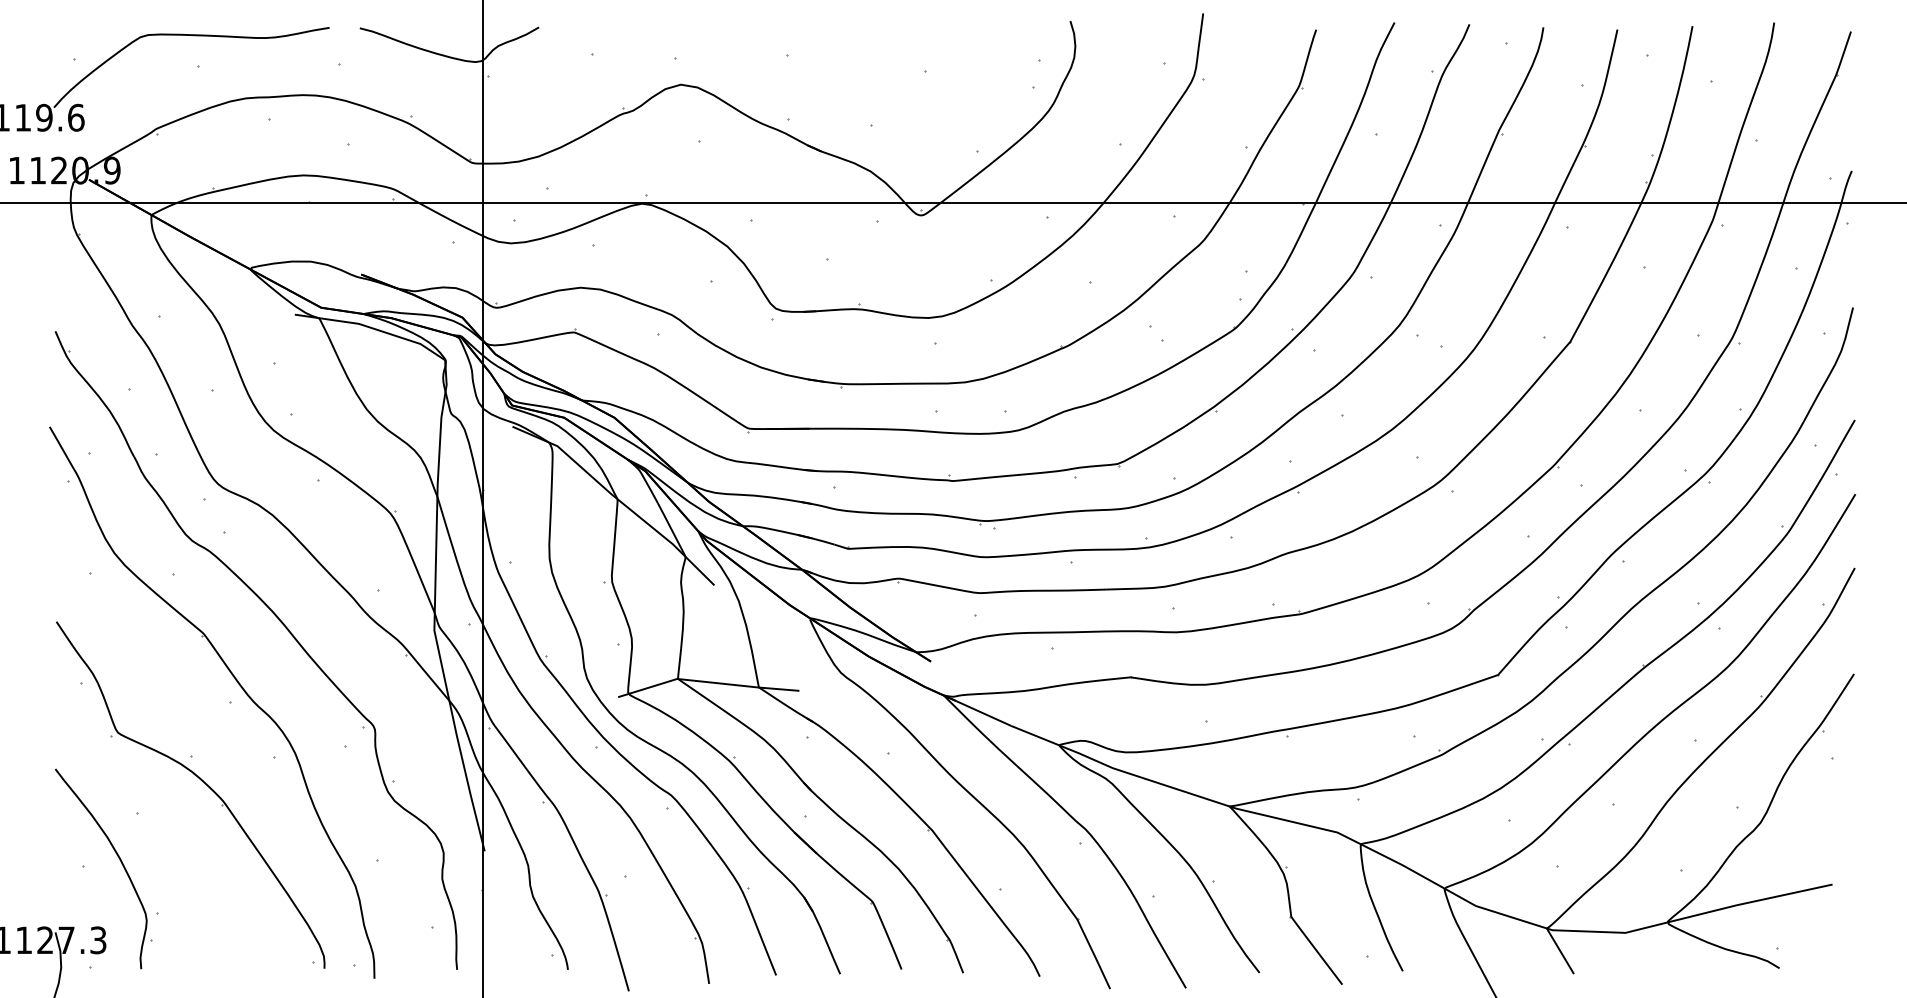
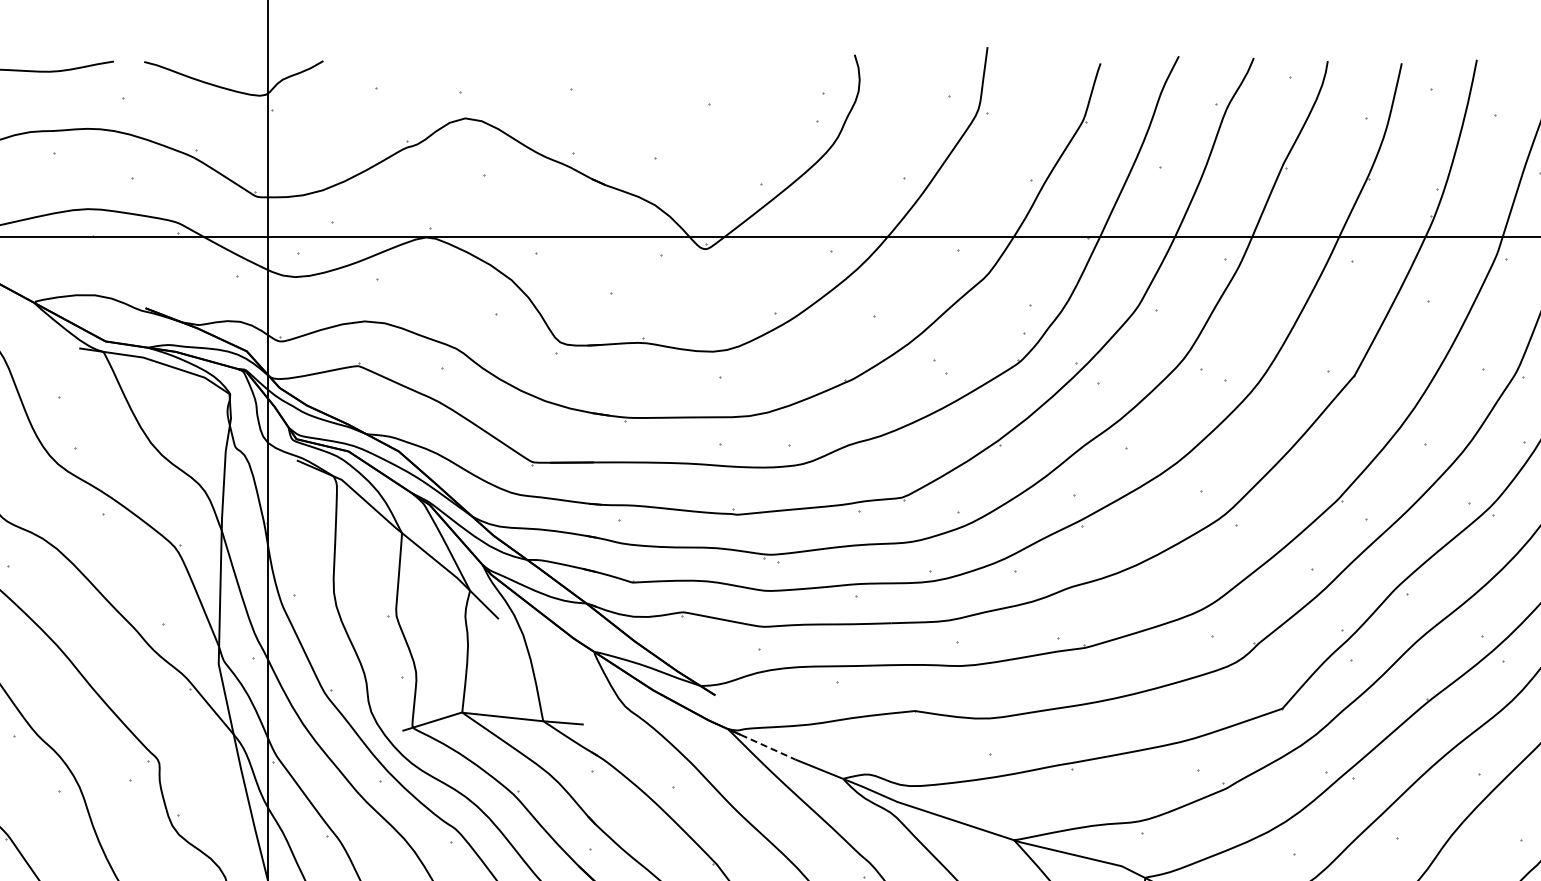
line: (984, 713) -> (768, 747), solid -> dashed

